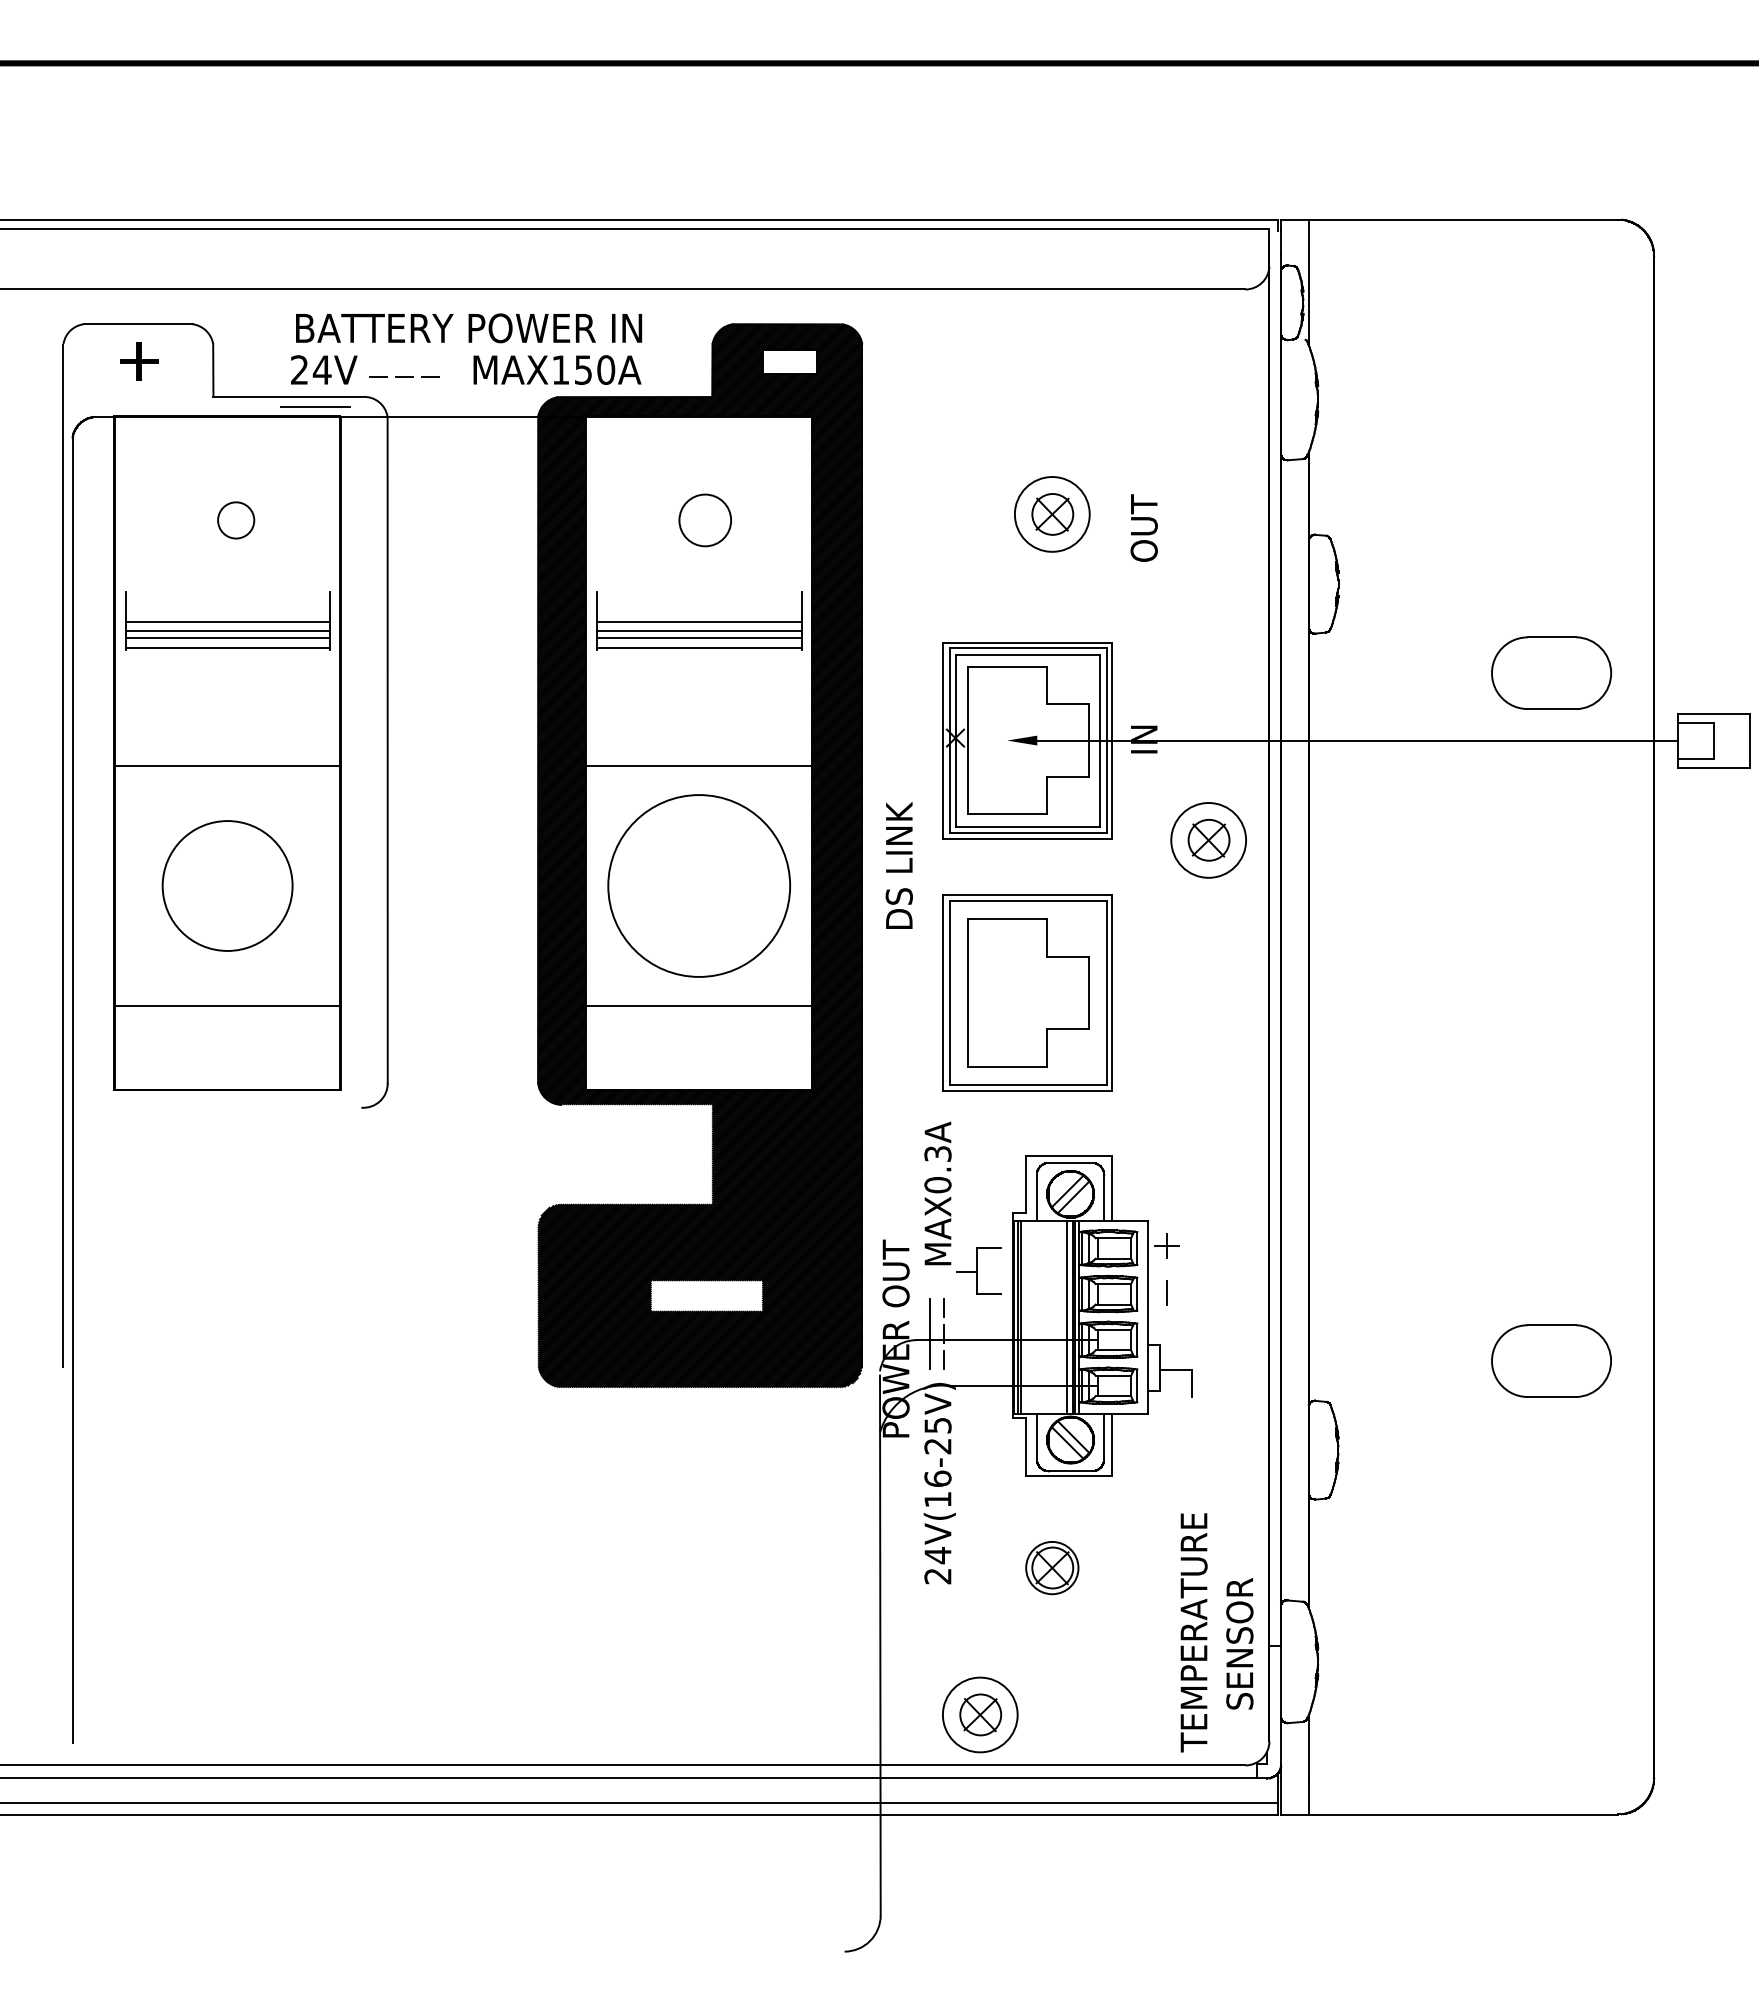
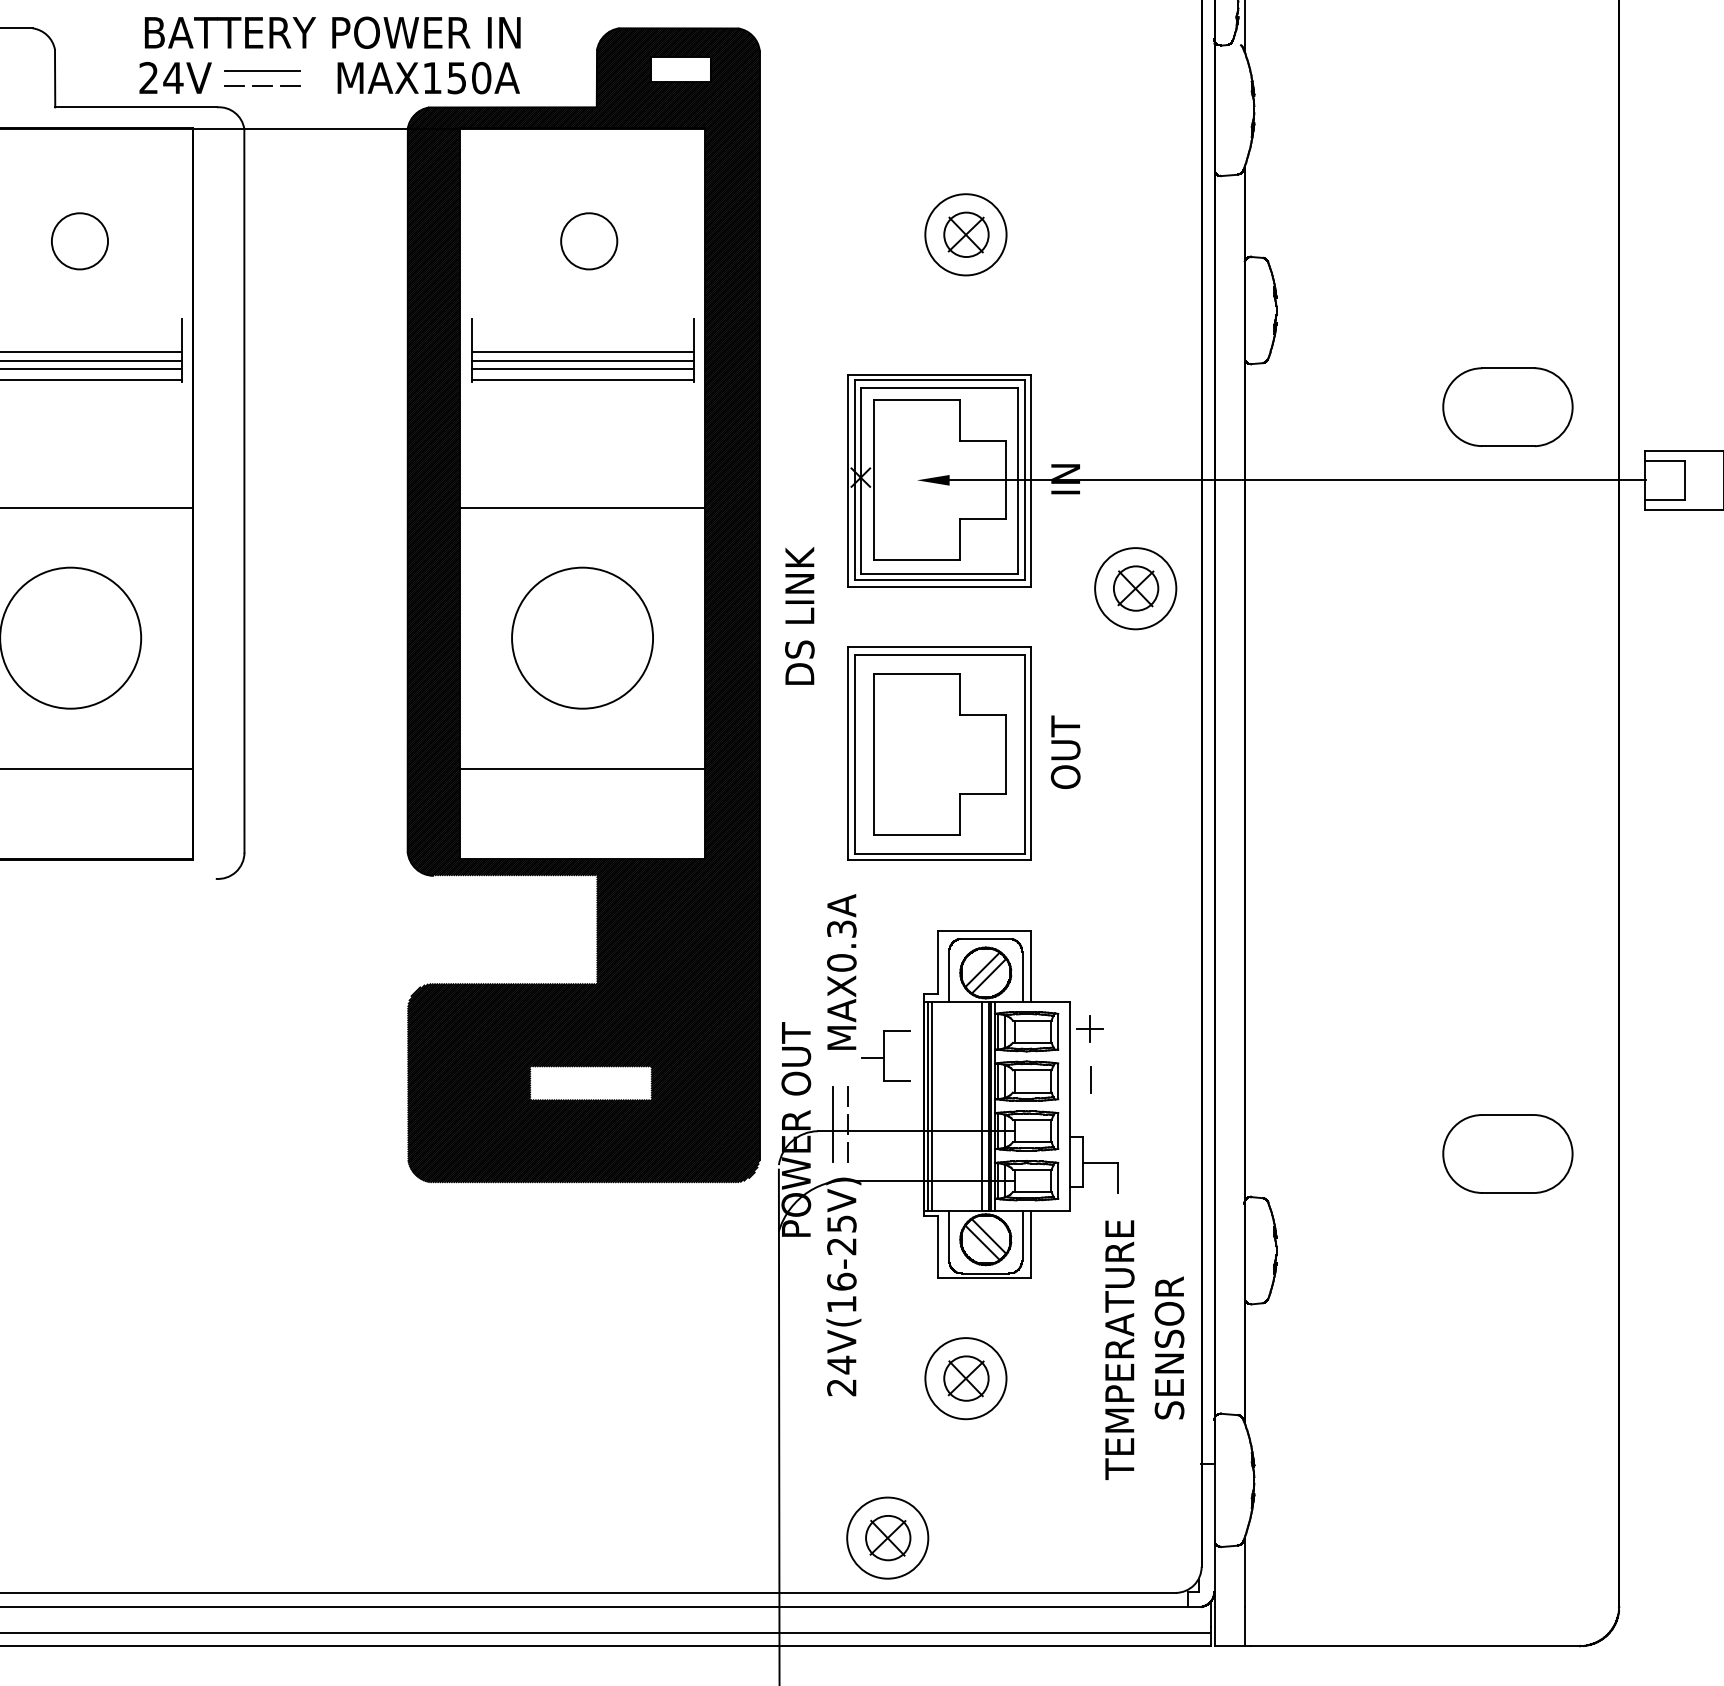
line: (315, 406) -> (262, 69), moved
circle: (236, 520) -> (80, 241), size x1.43
text: (1143, 527) -> (1064, 751), moved
circle: (698, 885) -> (581, 637), size x0.71
circle: (1051, 1567) -> (965, 1378), size x1.43
text: (1193, 1632) -> (1119, 1349), moved
text: (1239, 1643) -> (1169, 1347), moved

